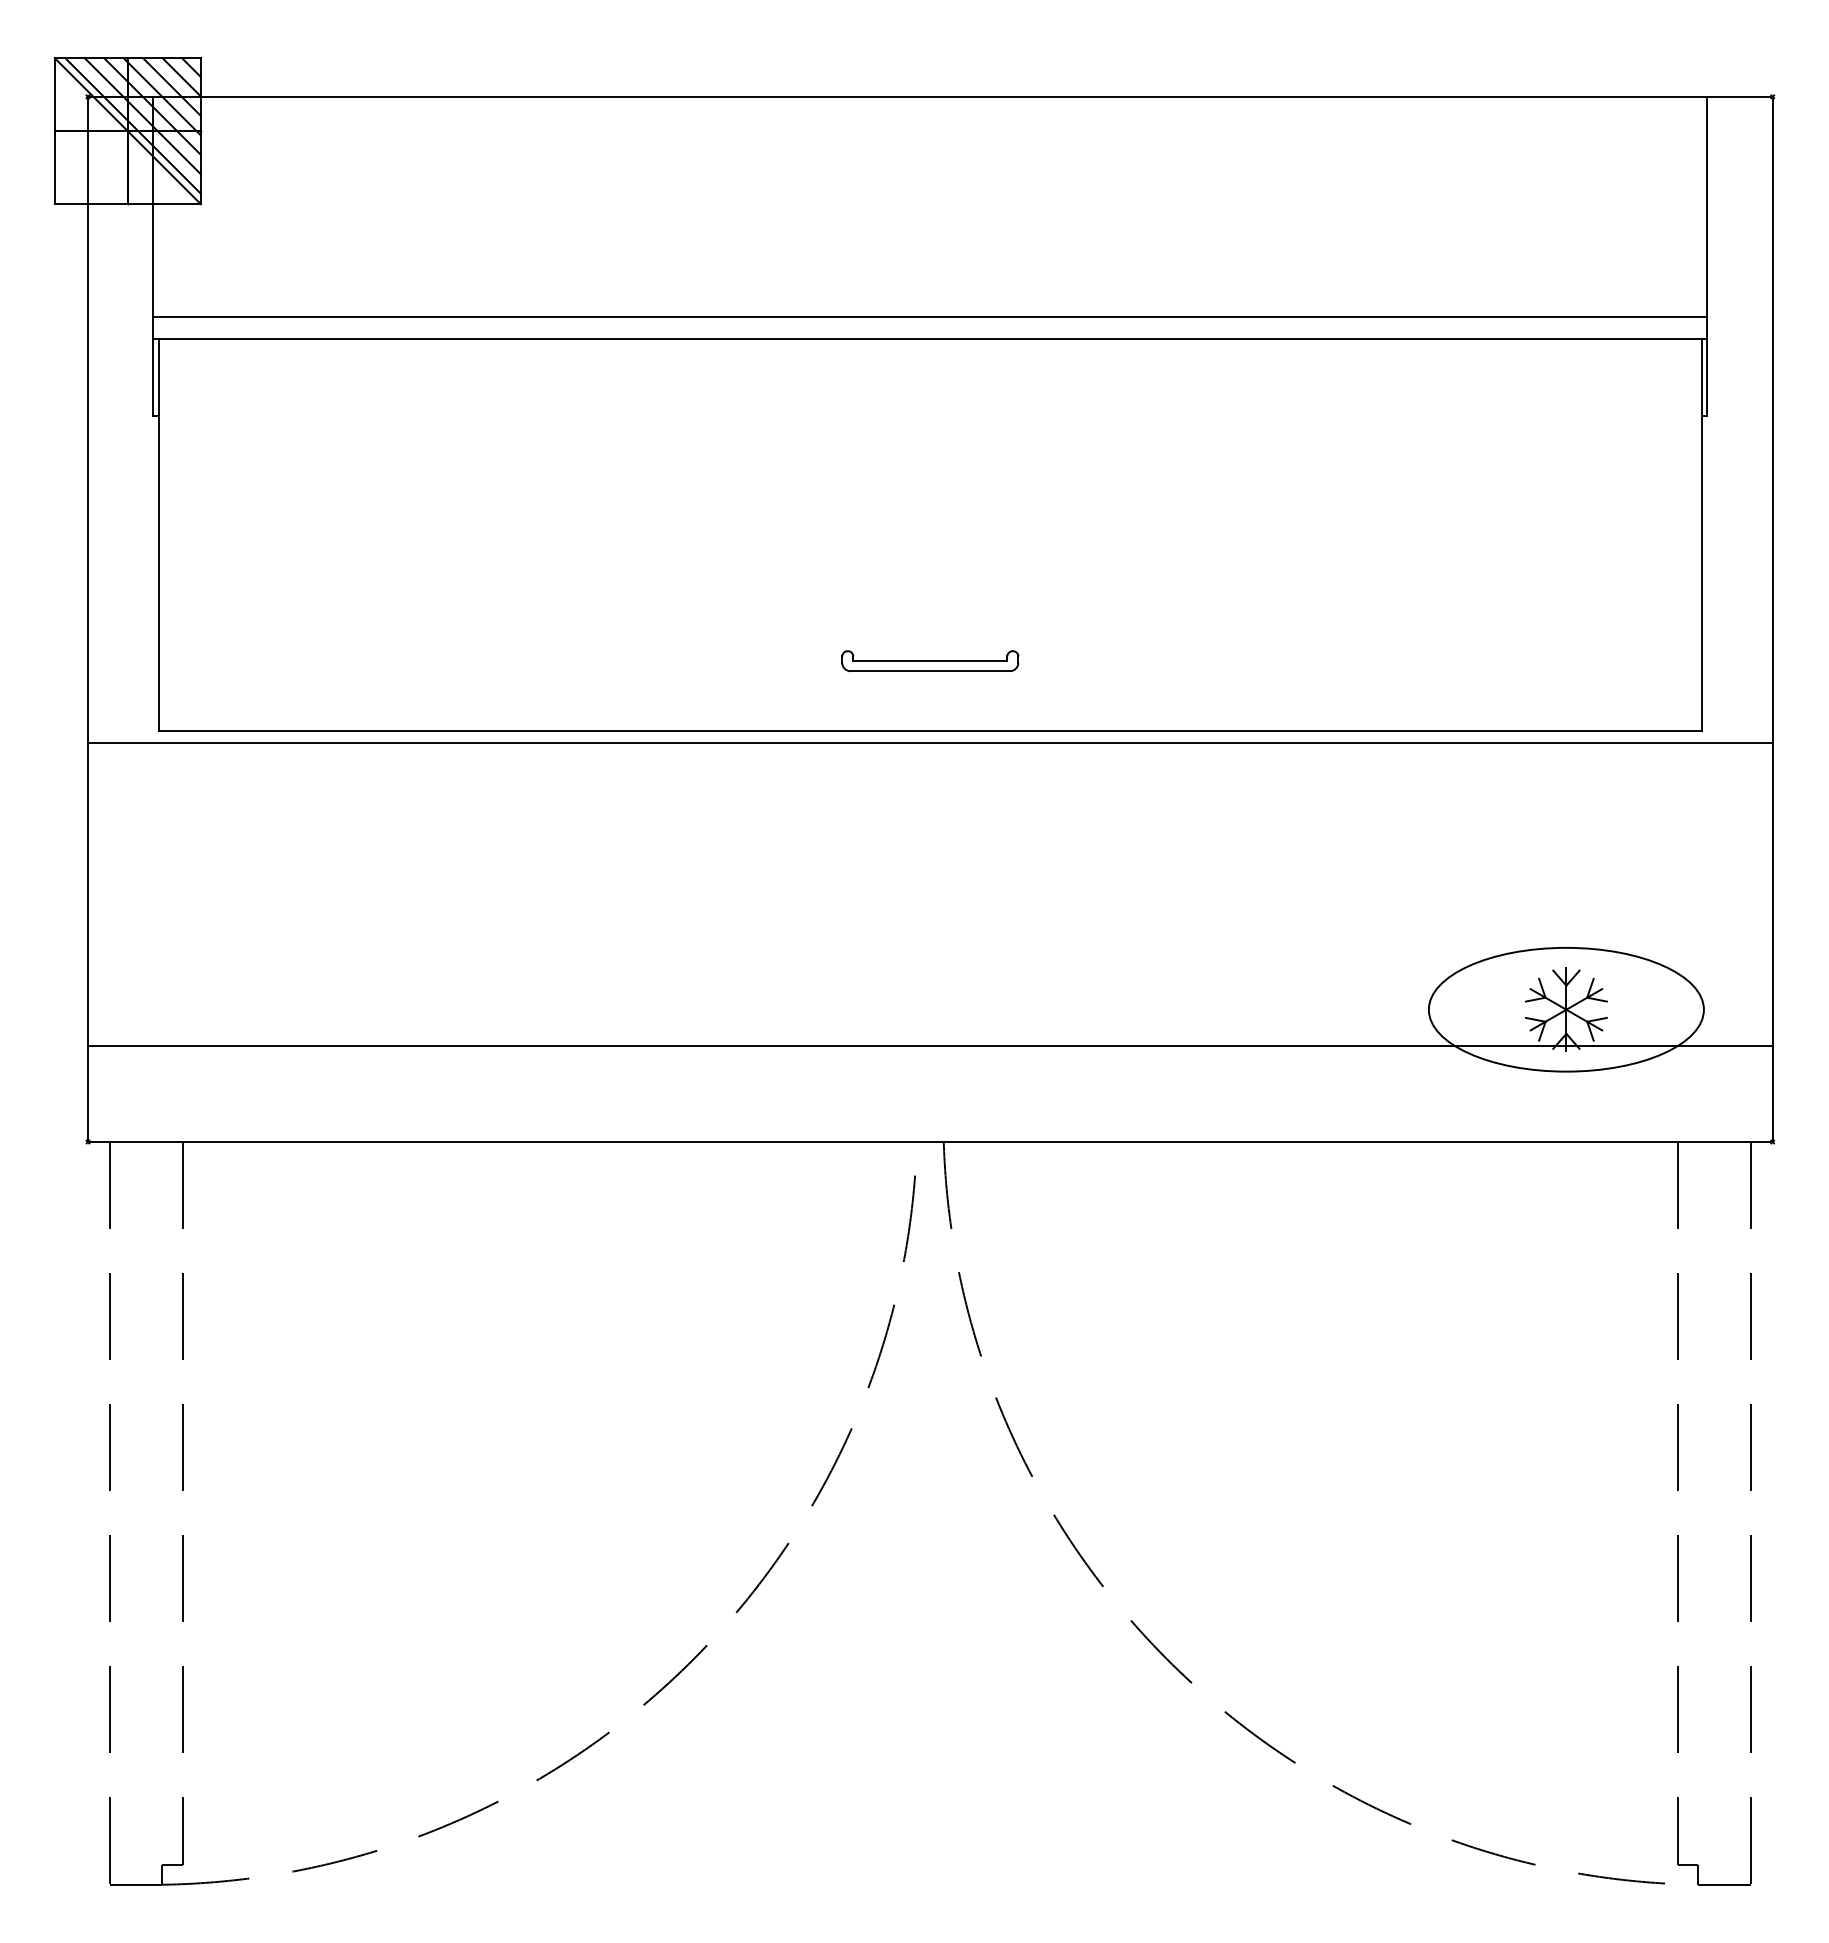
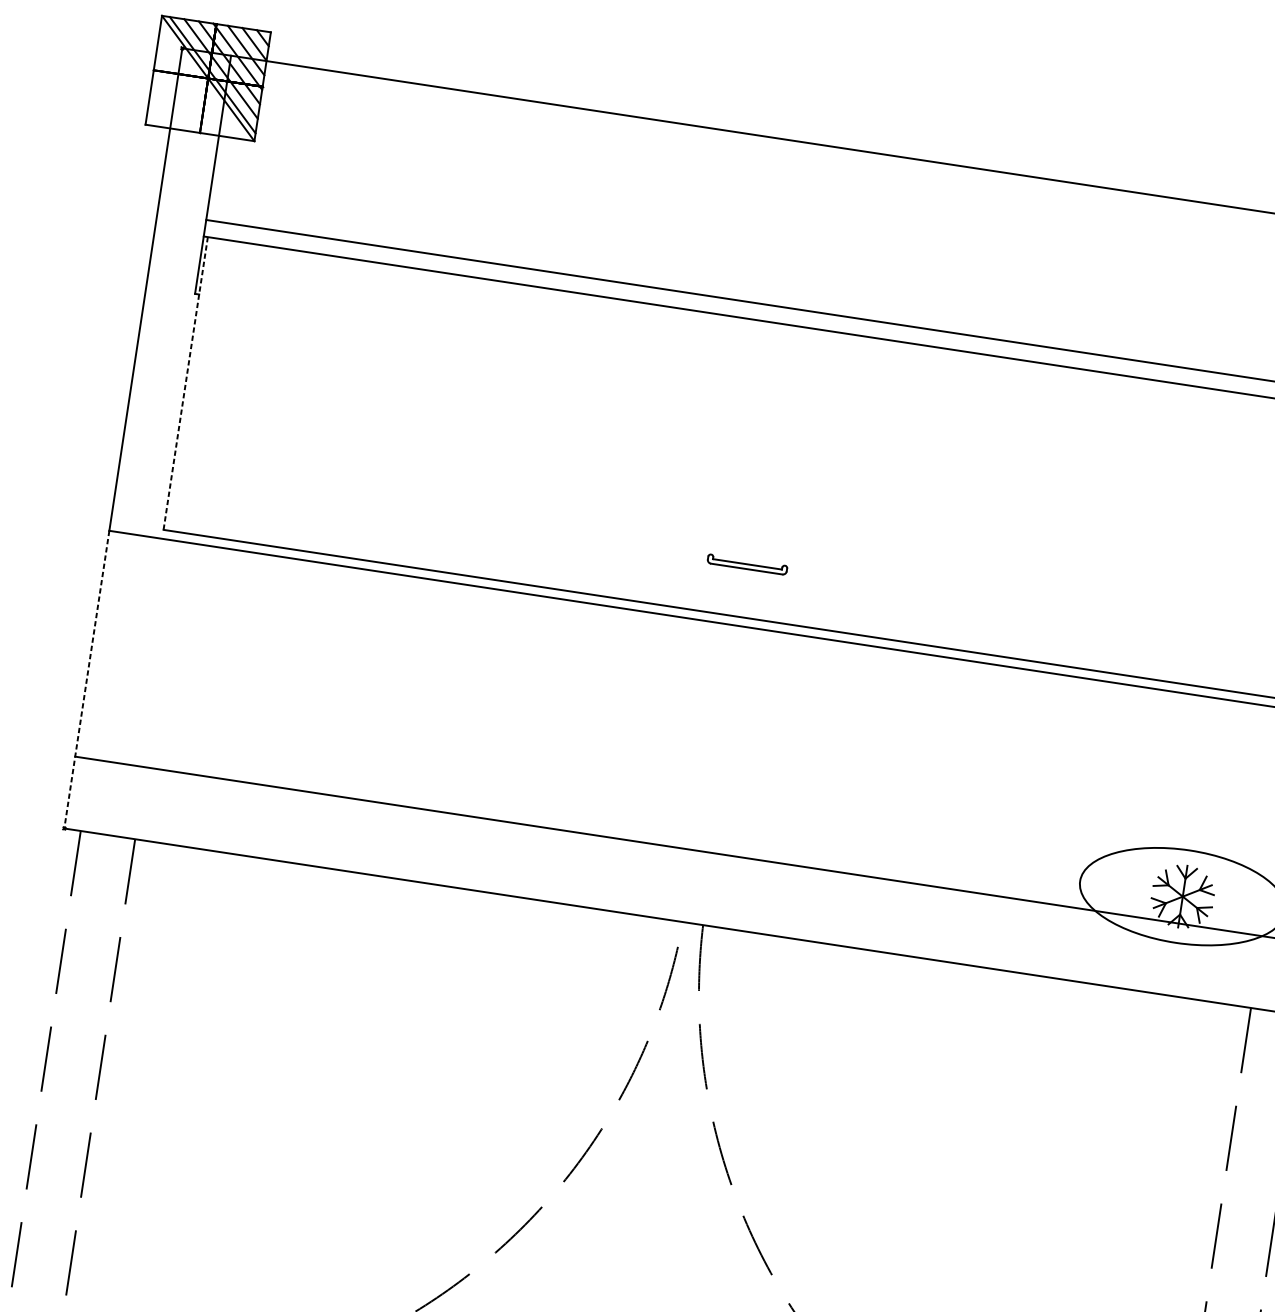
line: (158, 535) -> (185, 383), solid -> dashed
part: (930, 660) -> (747, 564), size x0.6
line: (87, 943) -> (86, 680), solid -> dashed

